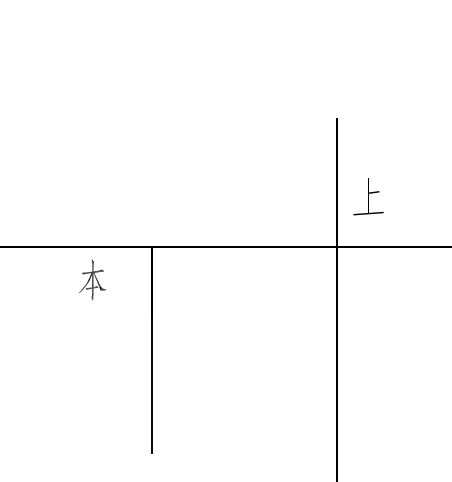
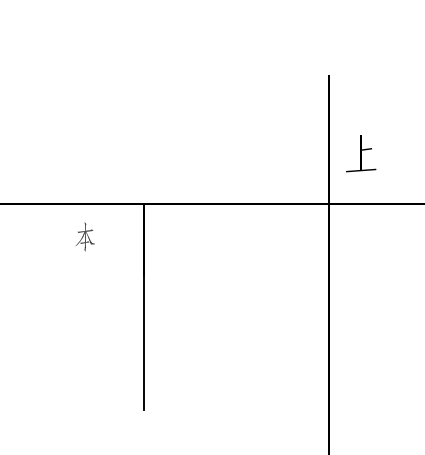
part: (92, 279) -> (85, 236), size x0.71

